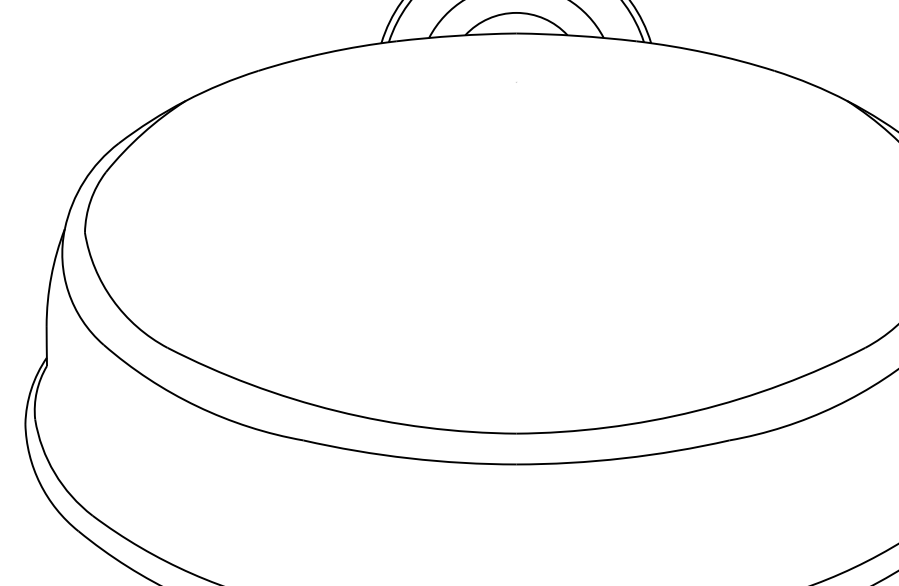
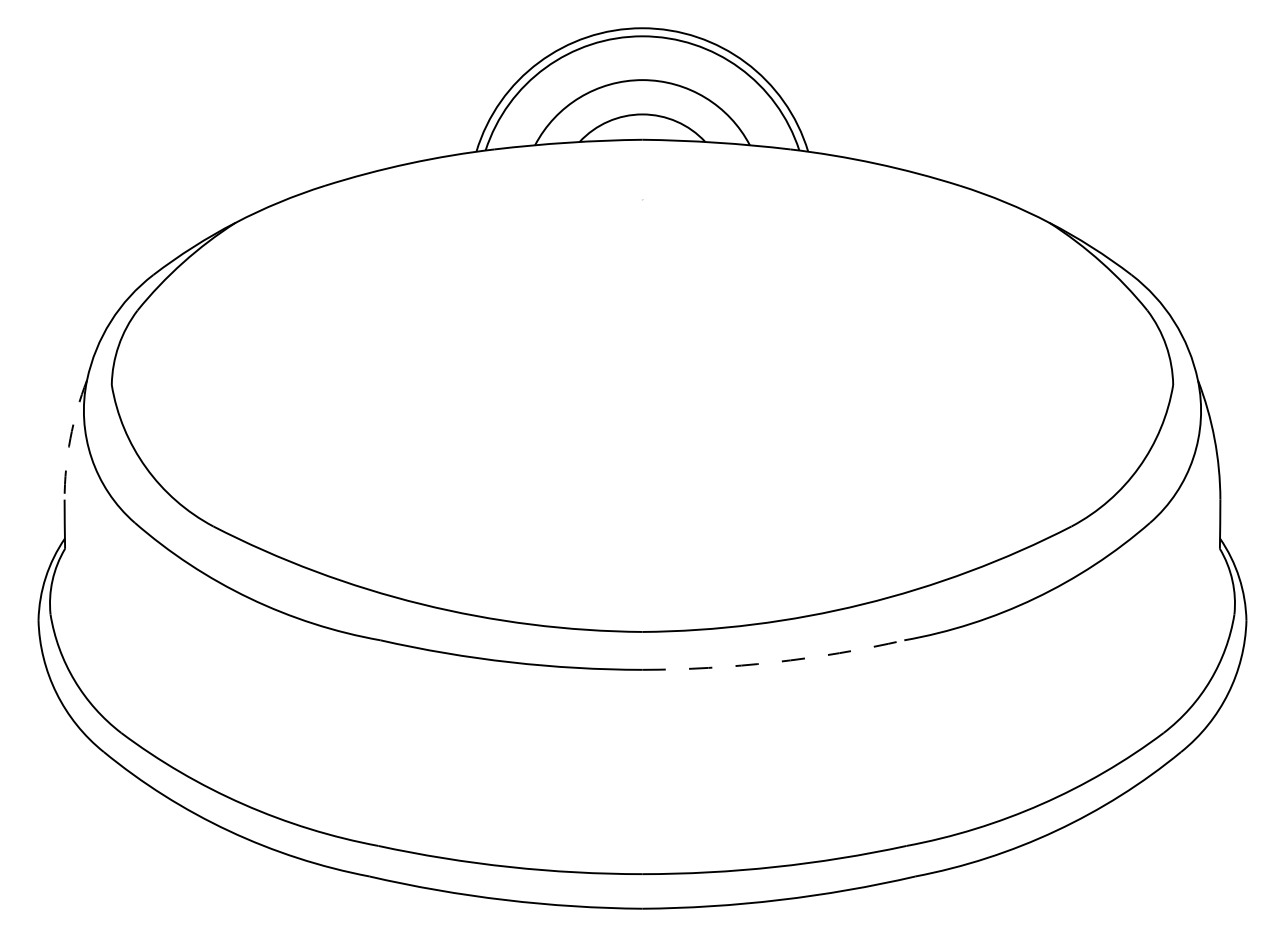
arc: (51, 276) -> (70, 438), solid -> dashed
arc: (623, 458) -> (774, 662), solid -> dashed

